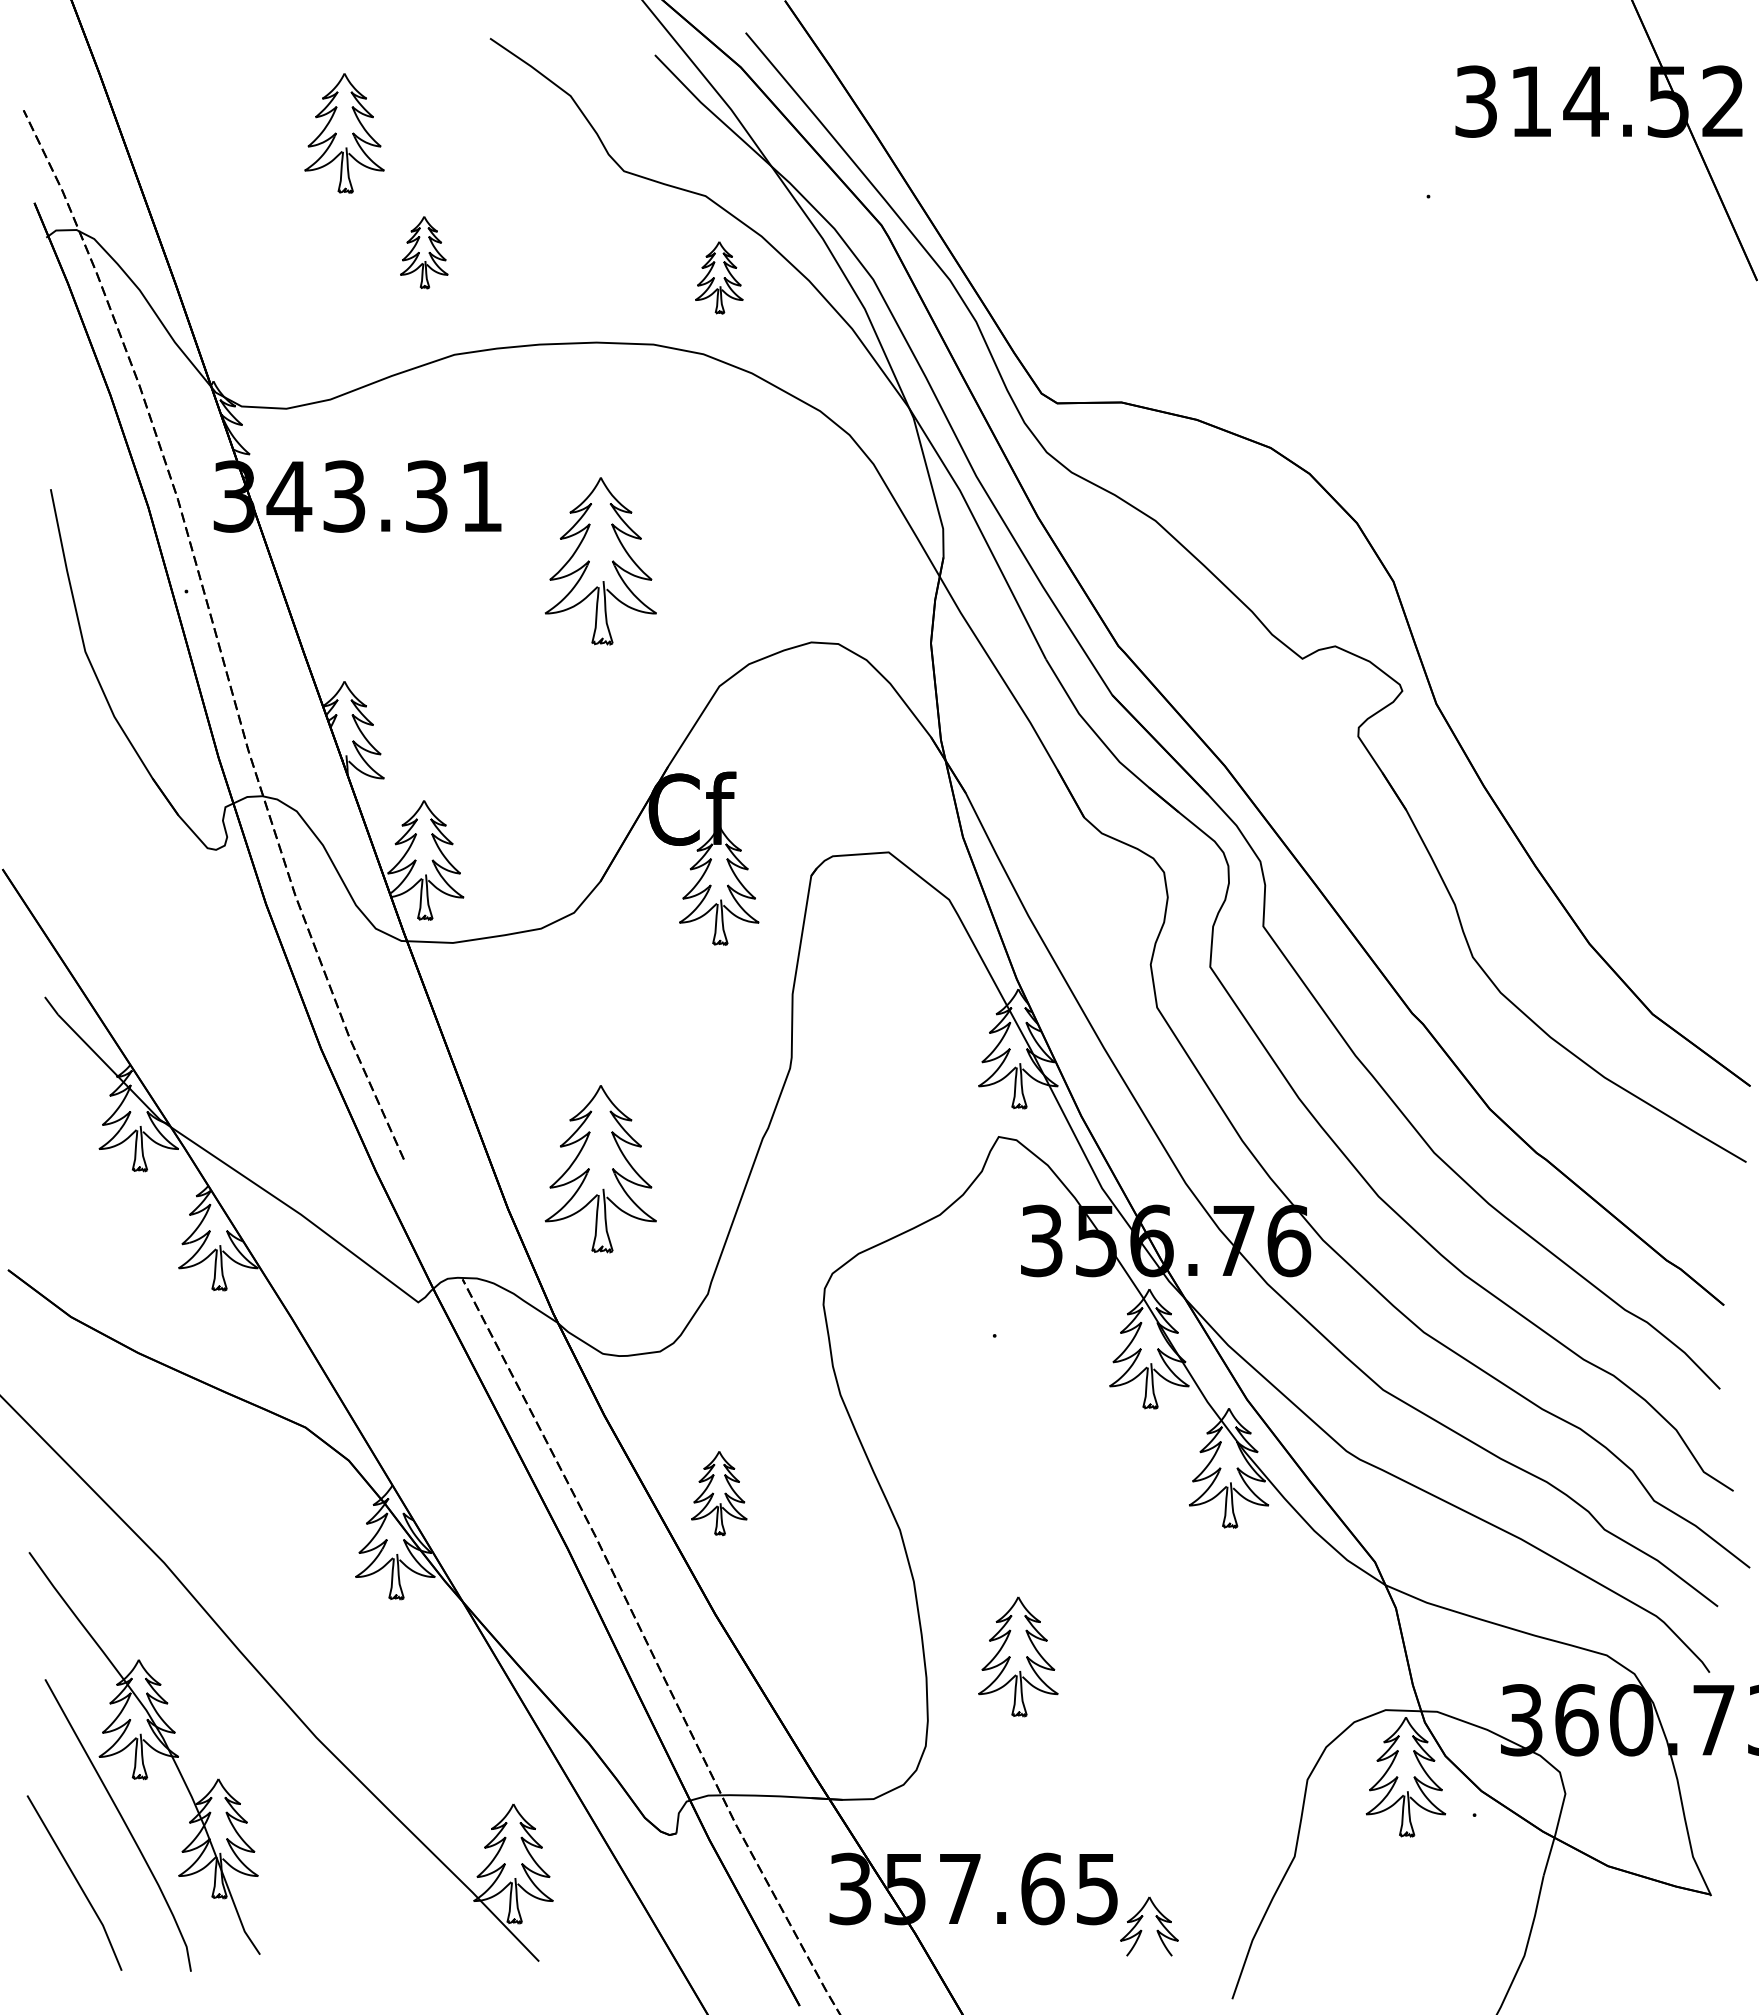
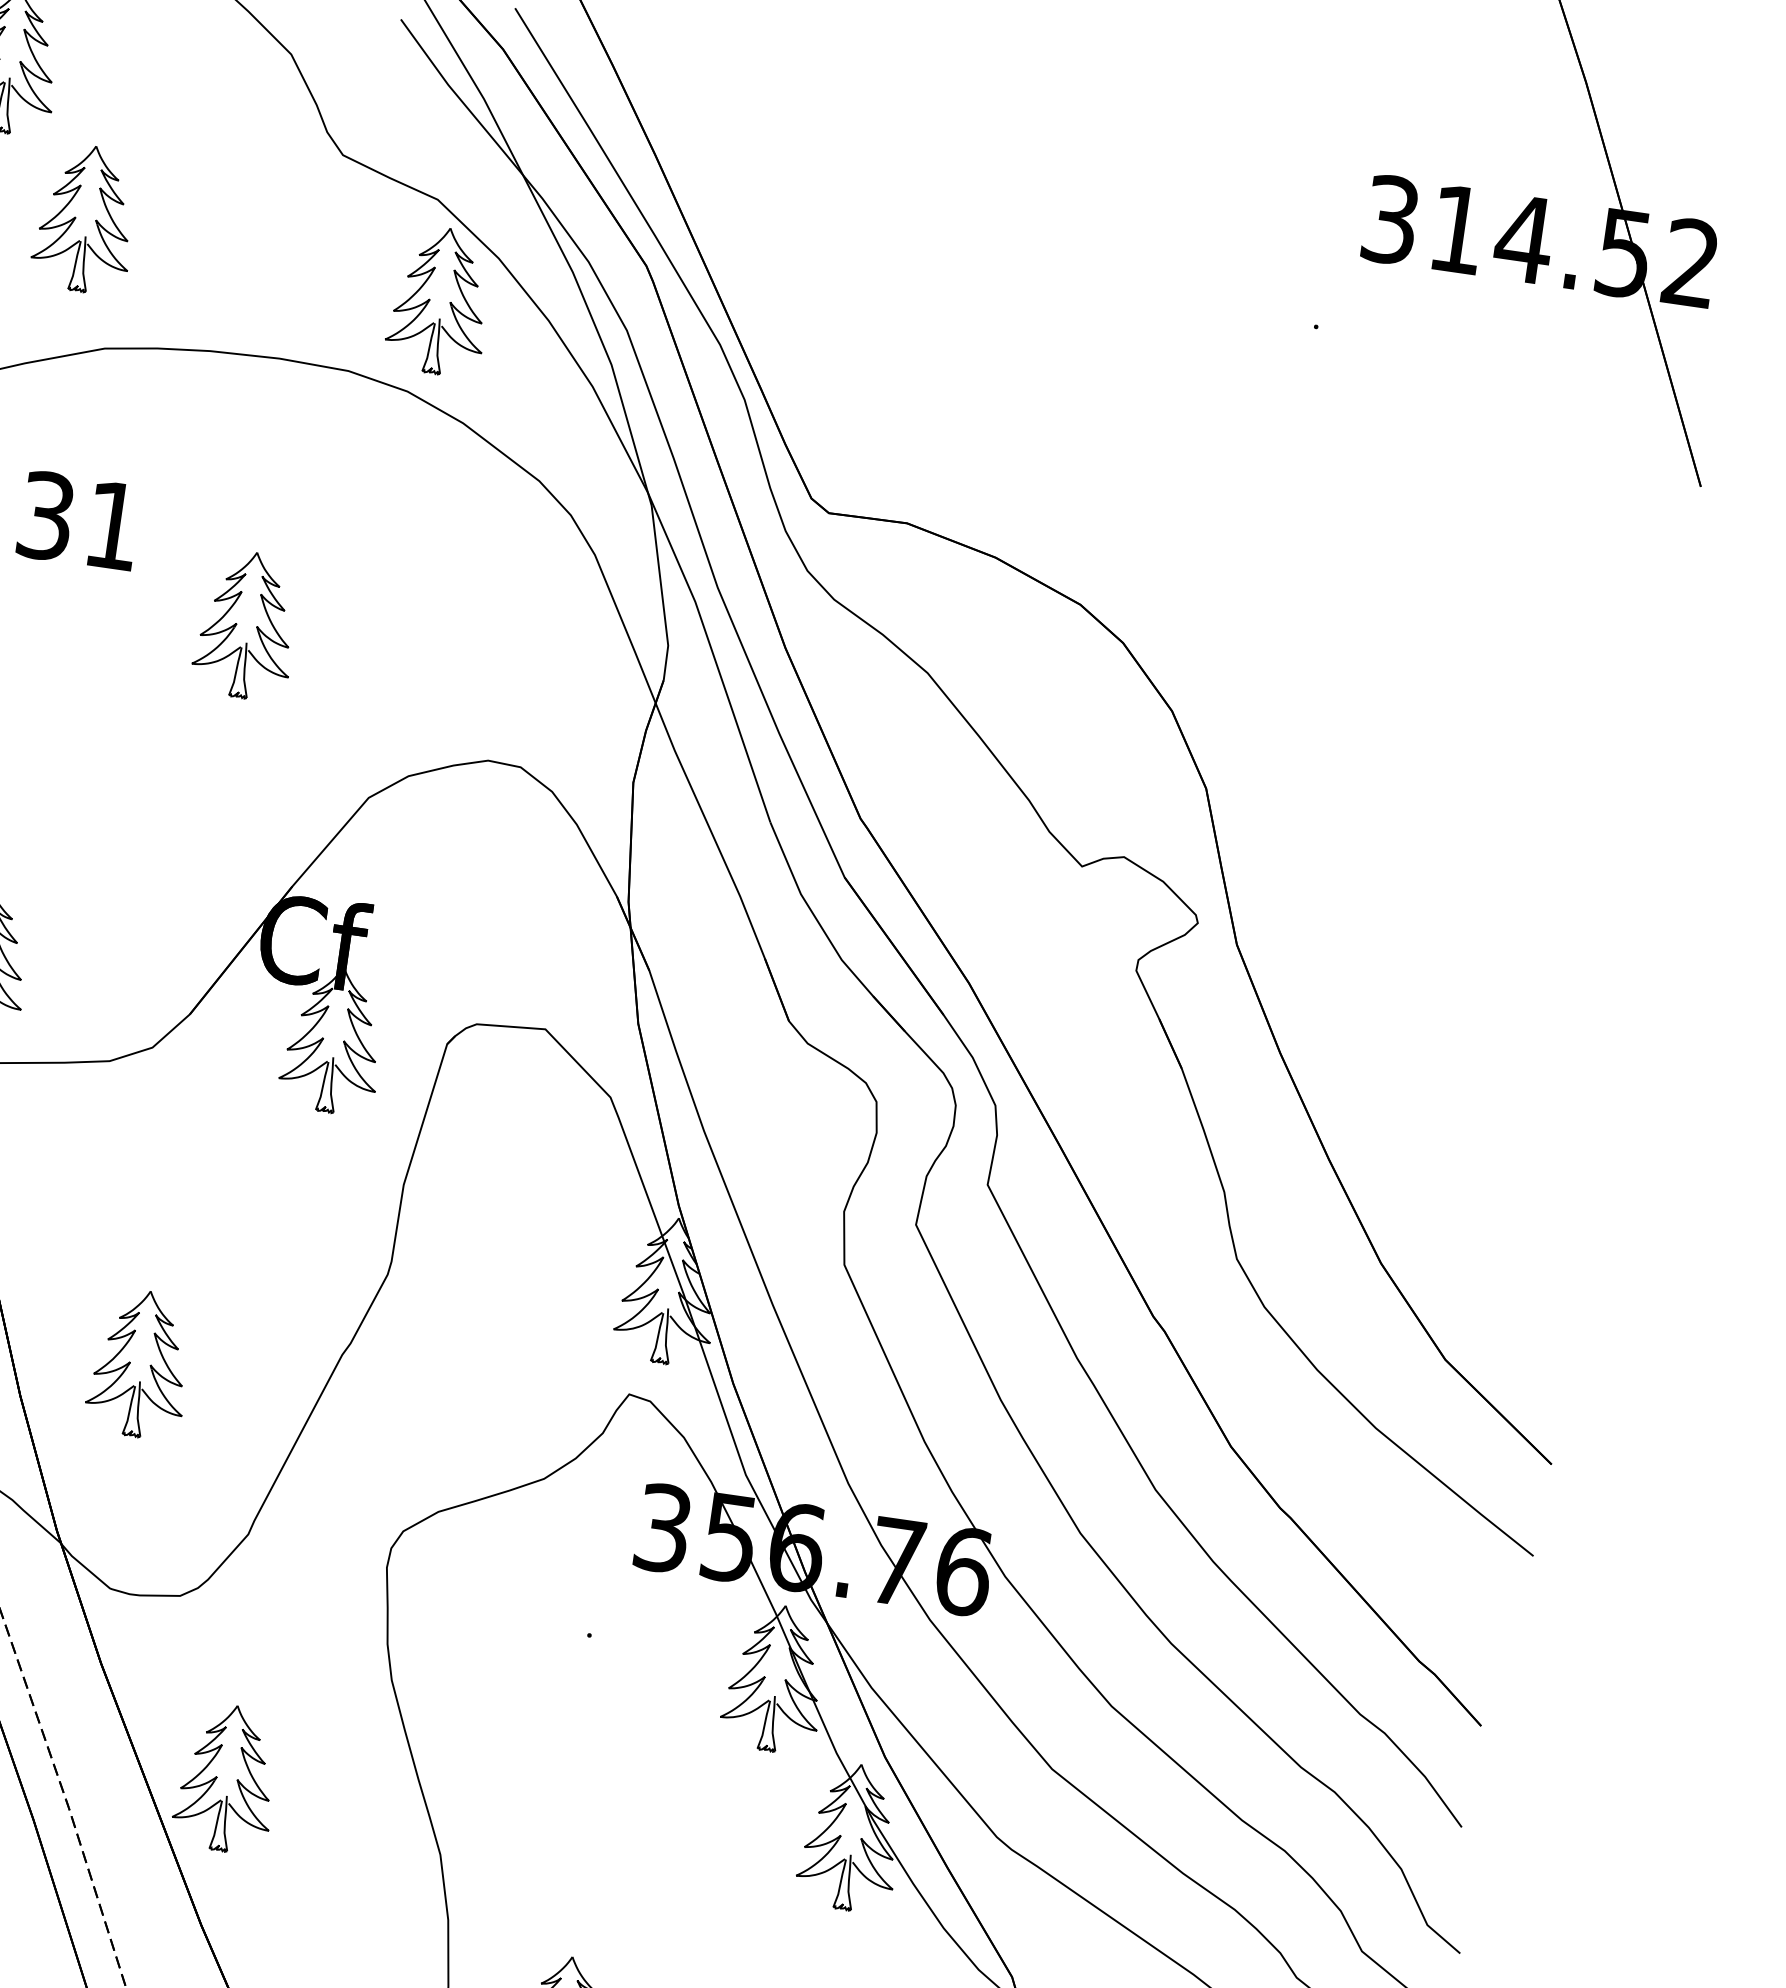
part: (424, 252) -> (86, 219), size x1.67
part: (719, 277) -> (440, 301), size x1.67
part: (601, 561) -> (247, 625), size x0.71
part: (601, 1169) -> (140, 1364), size x0.71
part: (719, 1493) -> (227, 1778), size x1.43

